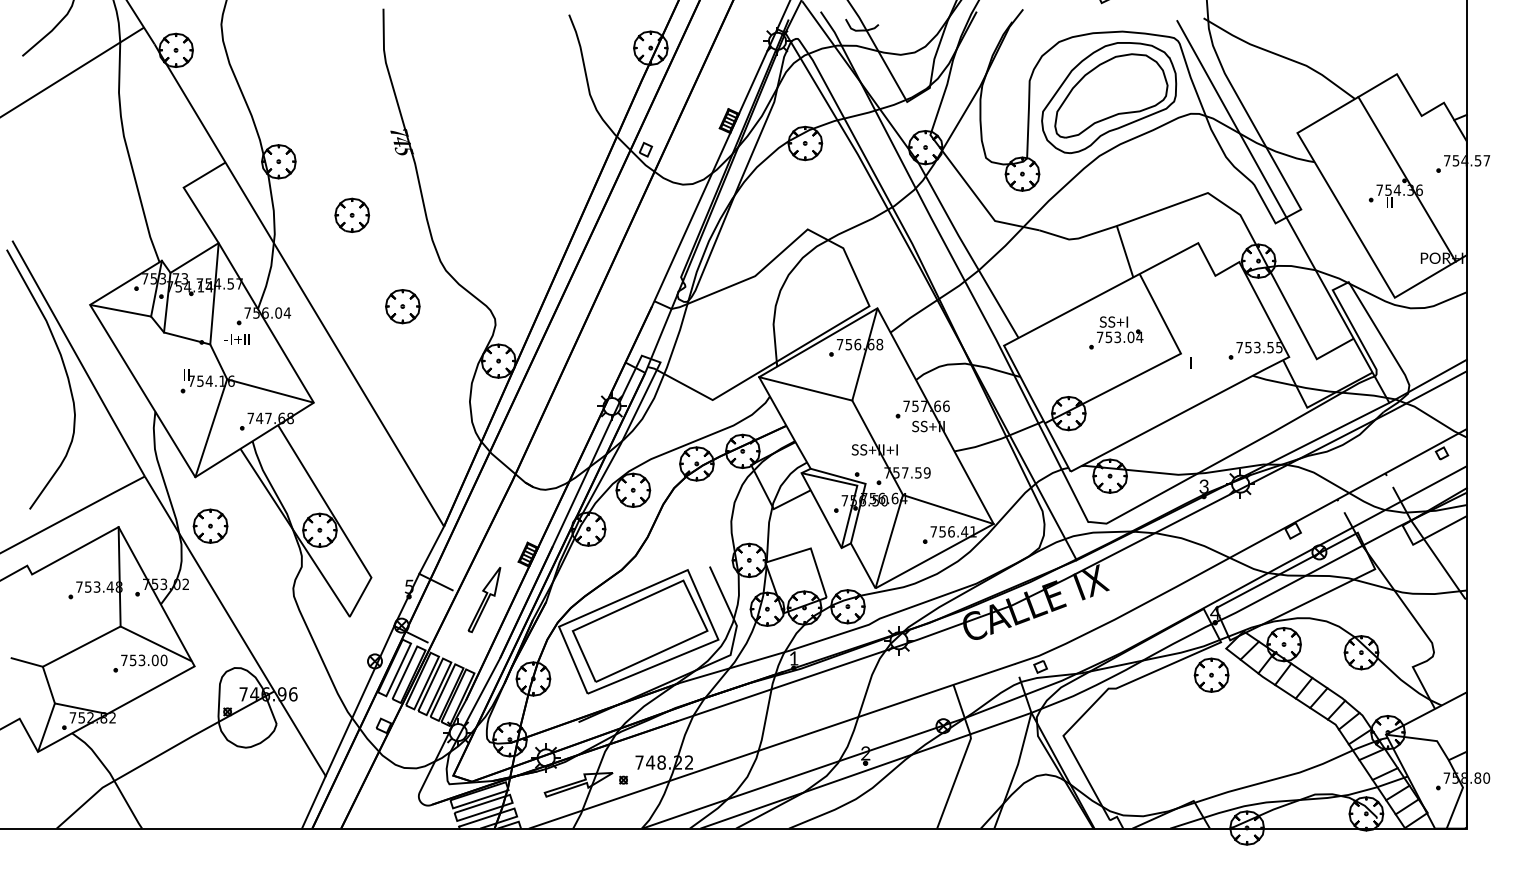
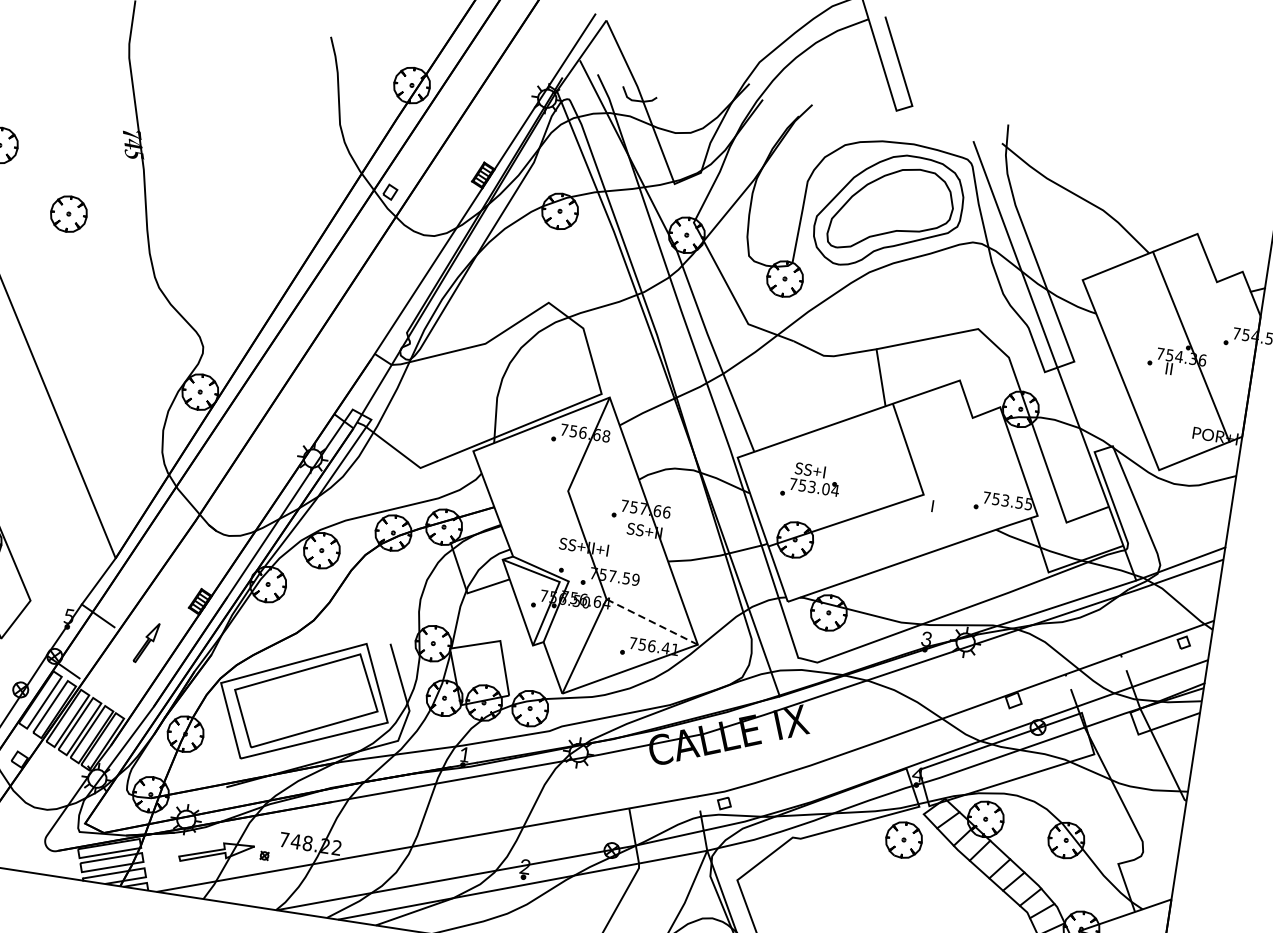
part: (402, 306) -> (107, 318), removed
part: (1116, 332) -> (811, 481), moved
line: (805, 388) -> (520, 470), removed
line: (948, 509) -> (652, 622), solid -> dashed
part: (484, 600) -> (146, 643), size x0.6

